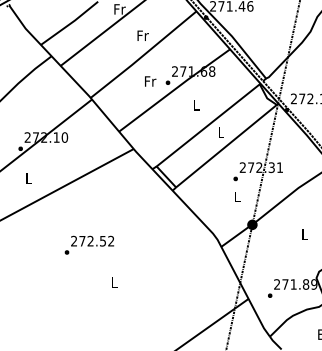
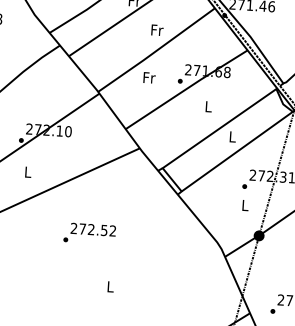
text: (150, 81) -> (149, 77), moved
text: (88, 244) -> (88, 232), moved

